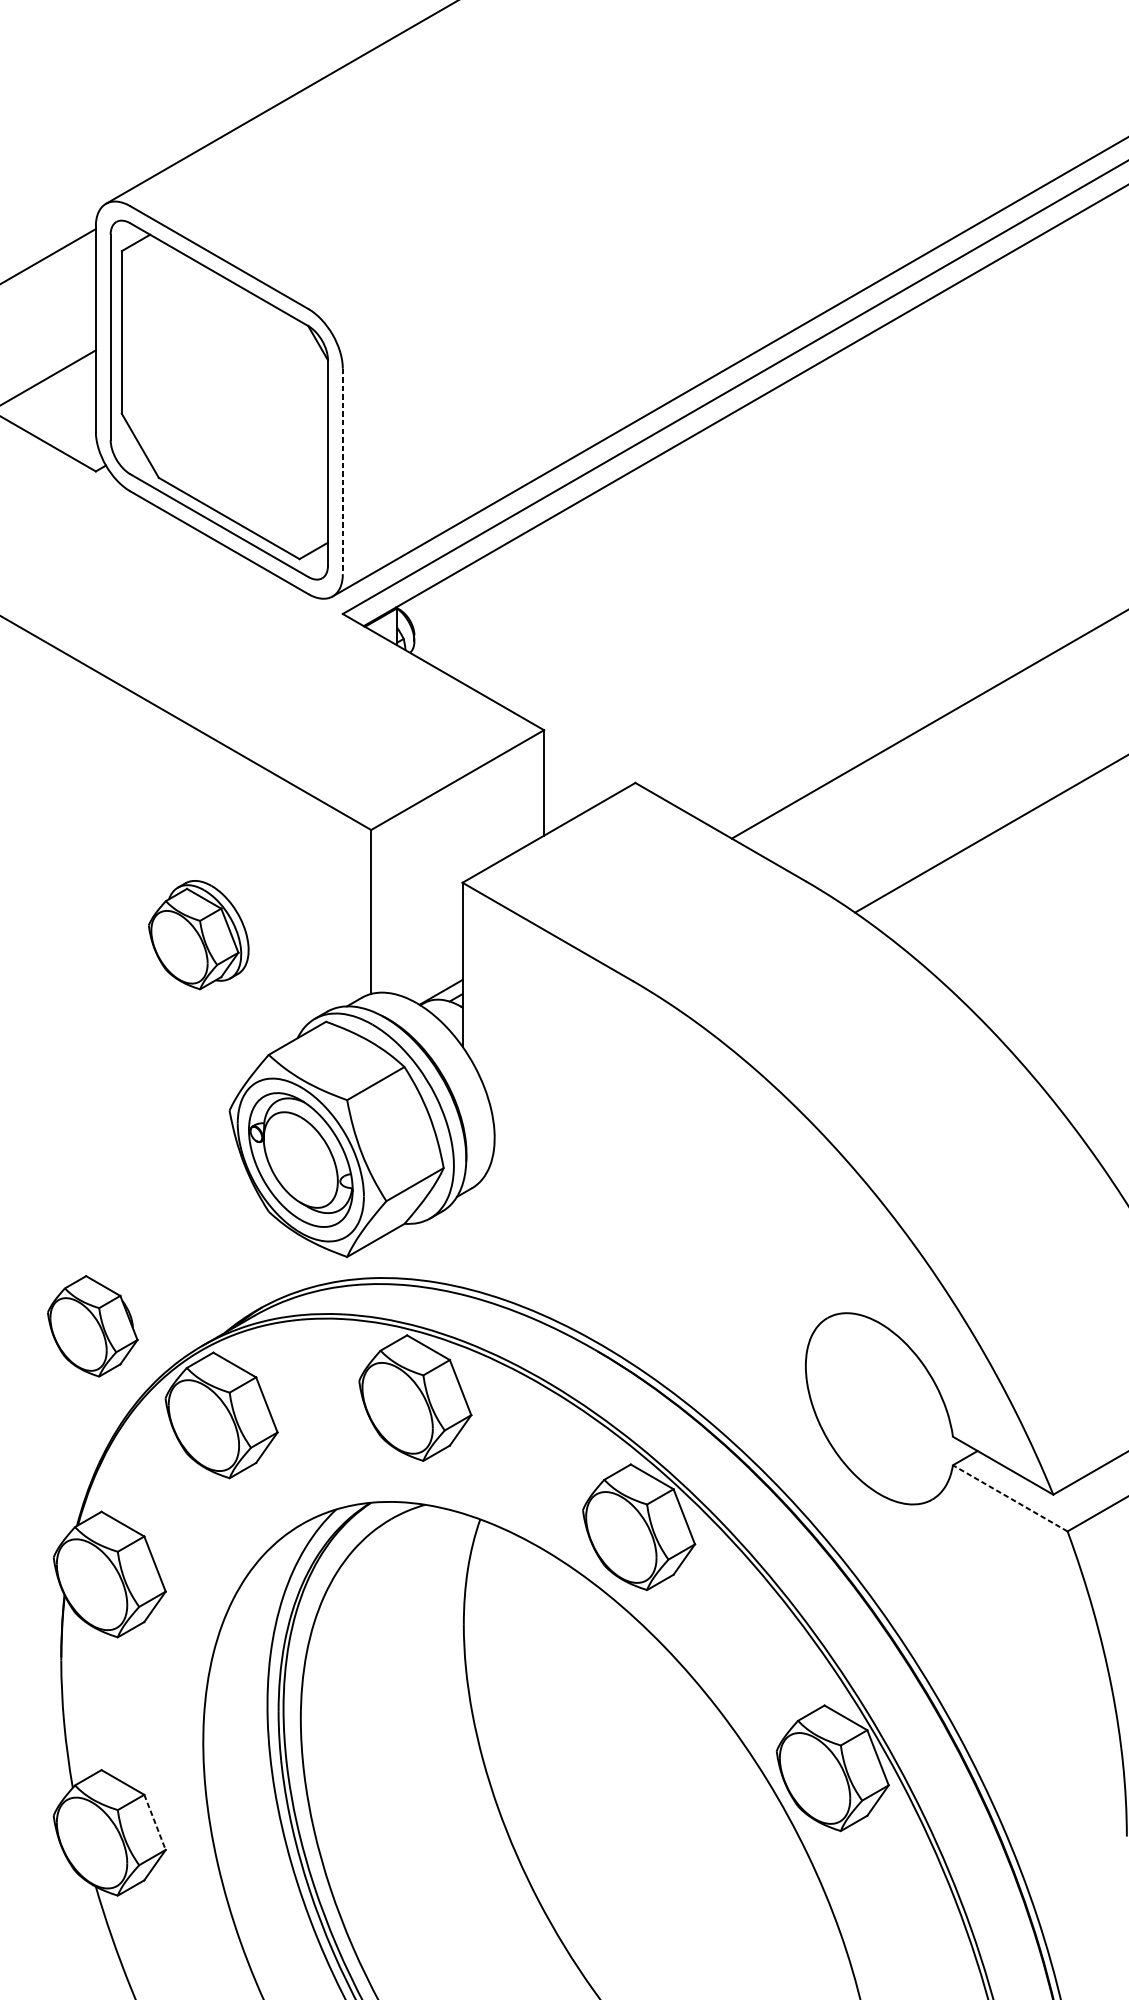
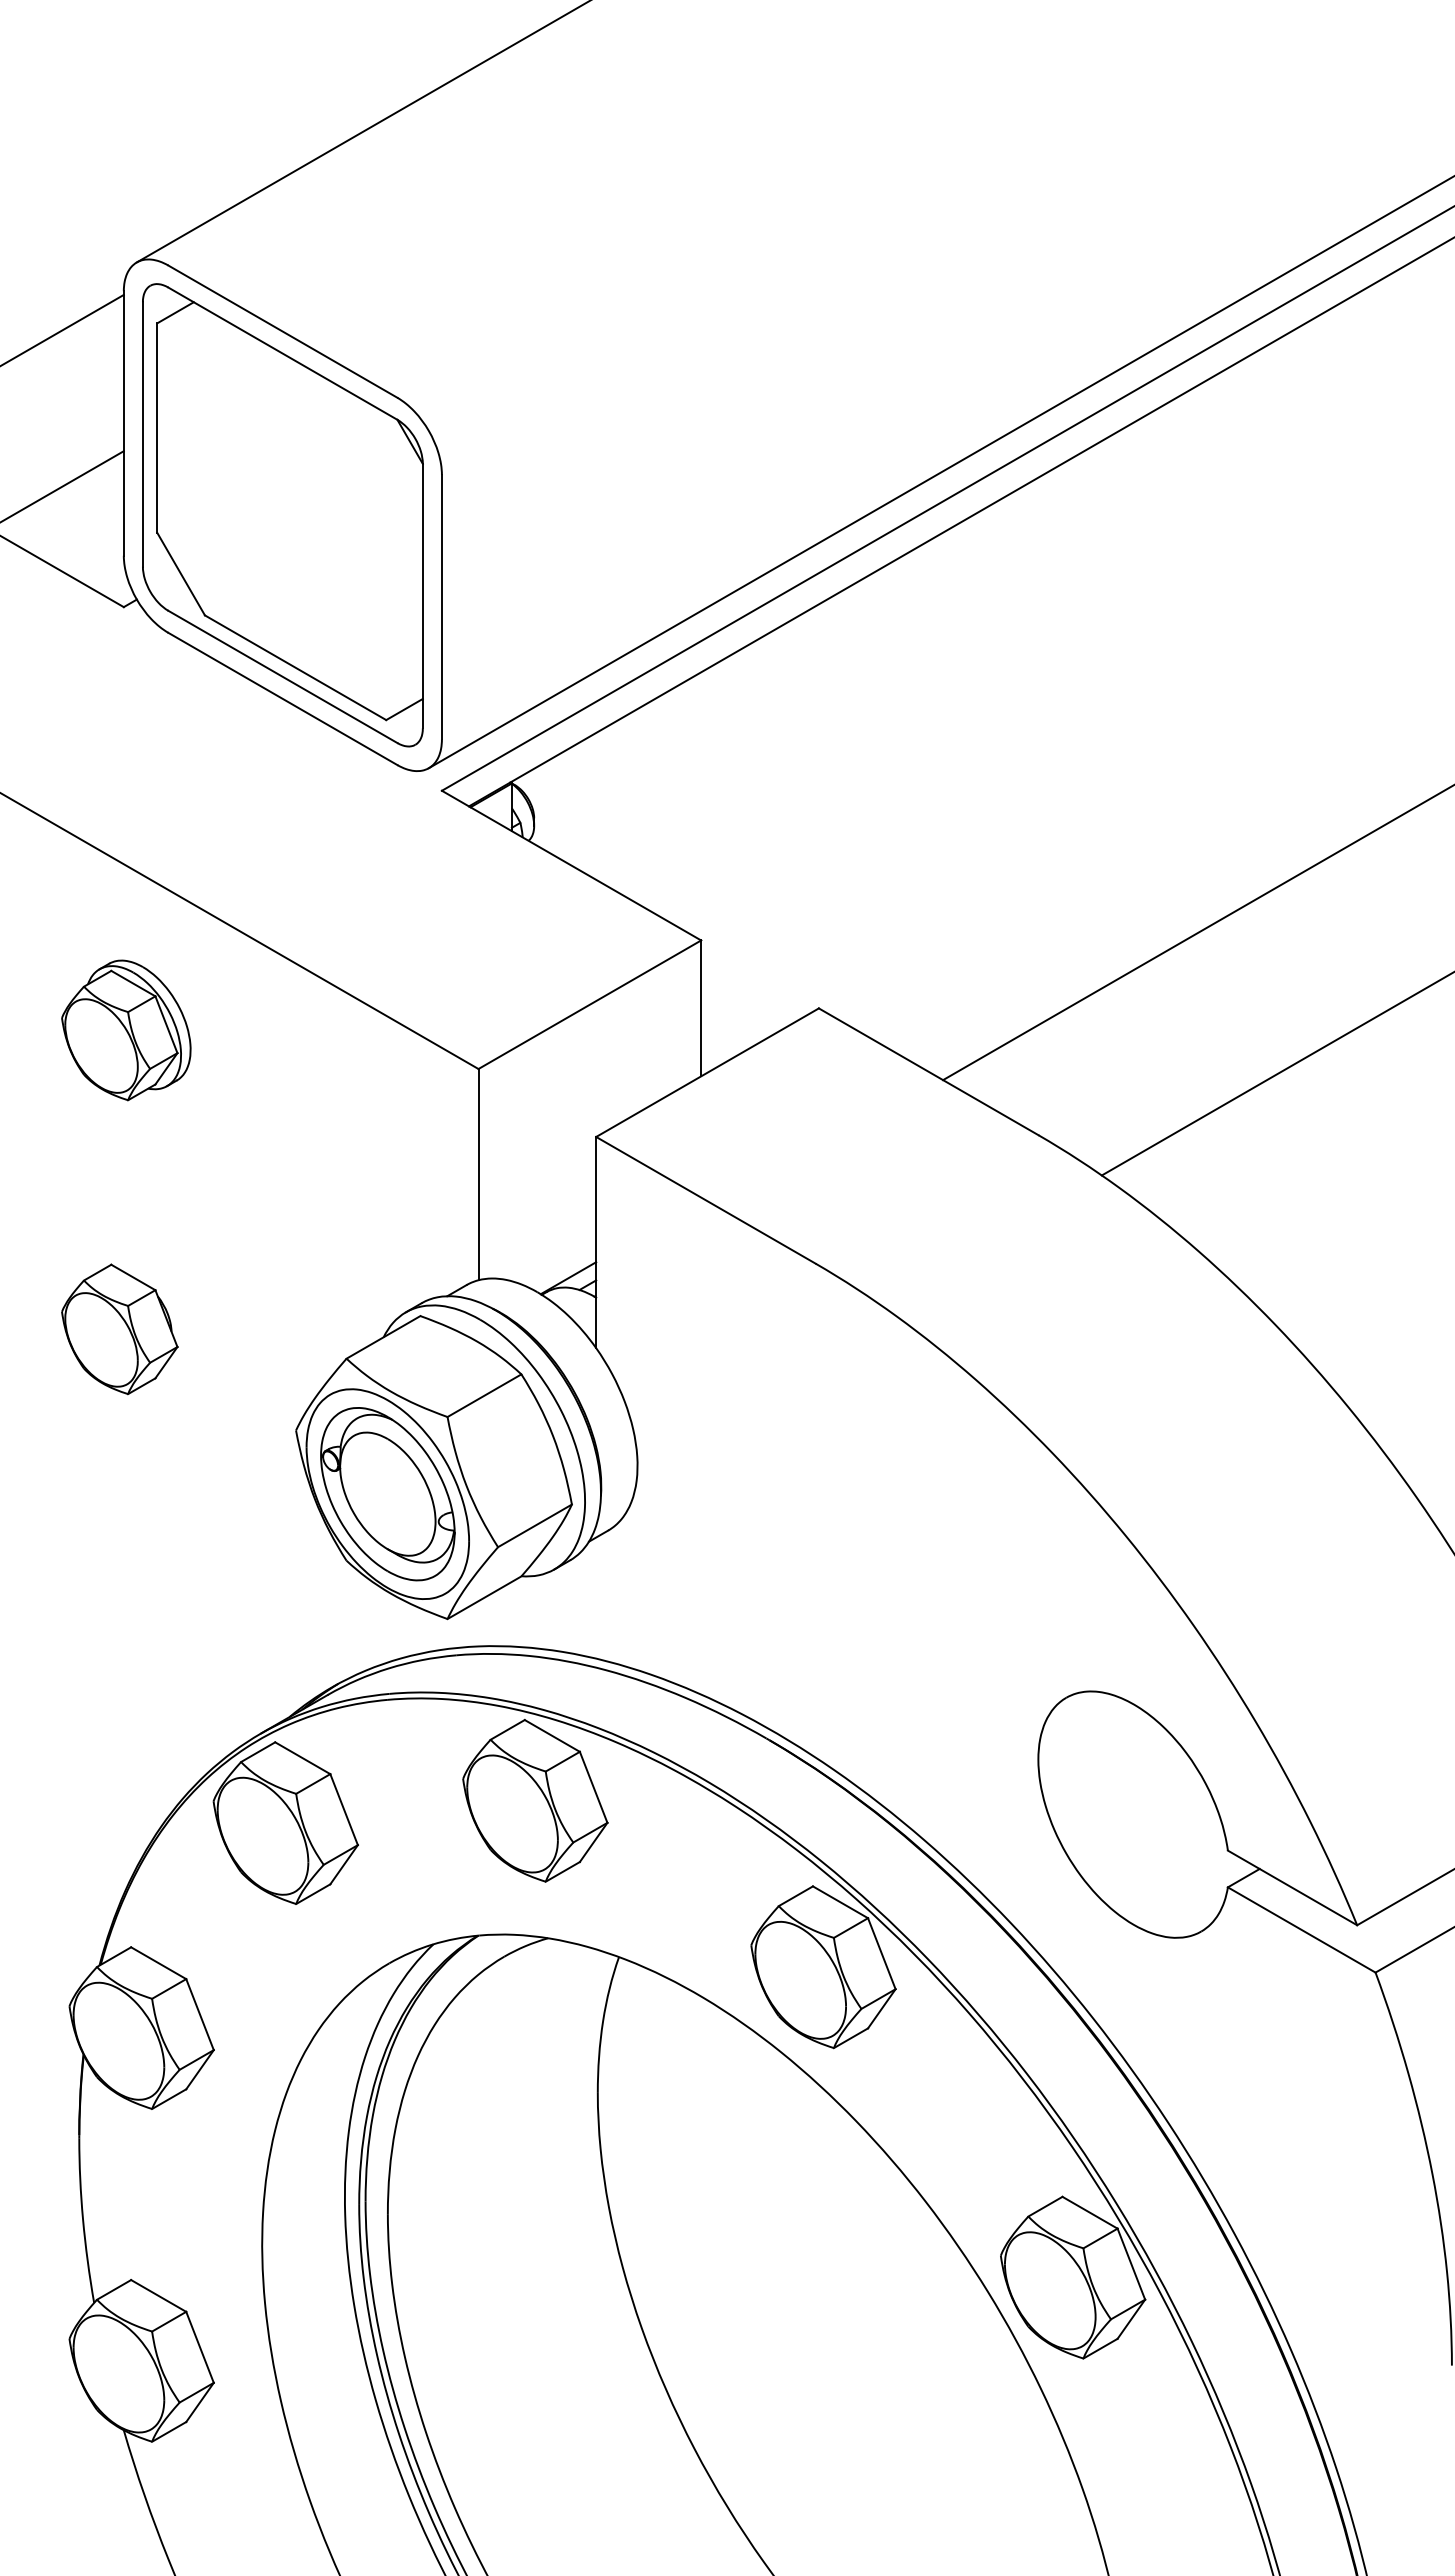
line: (342, 471) -> (441, 607), dashed -> solid
part: (198, 935) -> (126, 1030), moved
part: (92, 1326) -> (119, 1329), moved
line: (1010, 1497) -> (1301, 1929), dashed -> solid
line: (155, 1822) -> (200, 2347), dashed -> solid

